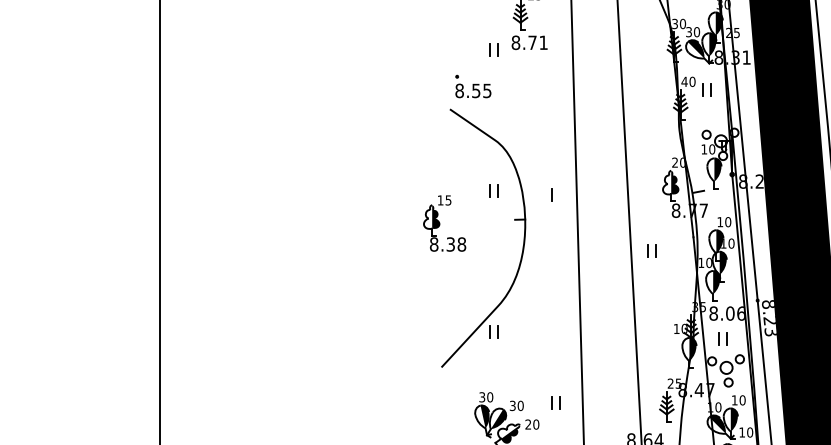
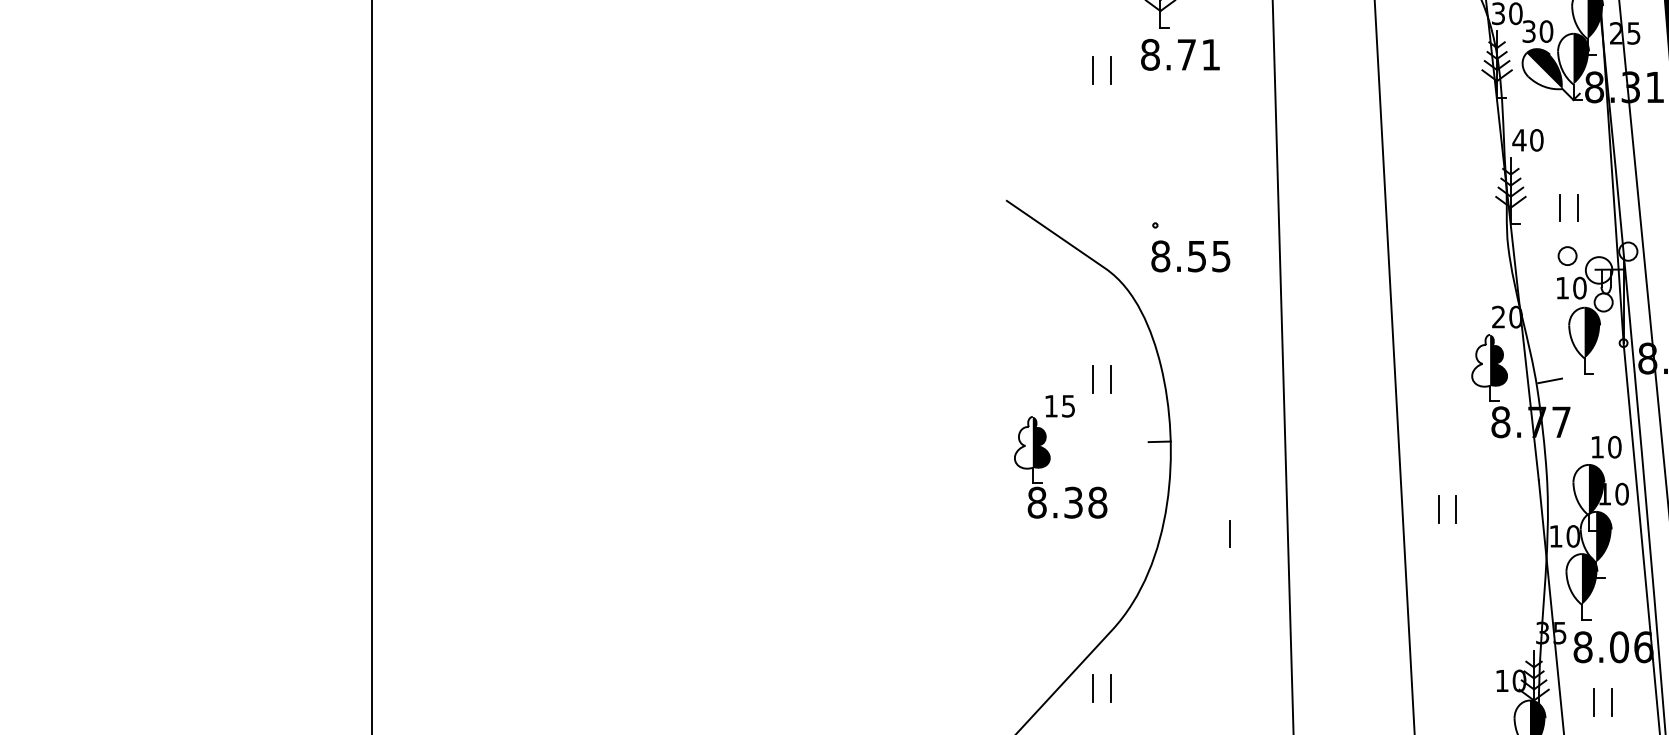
part: (473, 86) -> (1191, 246), moved
part: (706, 89) -> (1567, 207), moved
line: (551, 194) -> (1228, 533), moved
part: (444, 223) -> (1059, 456), moved

